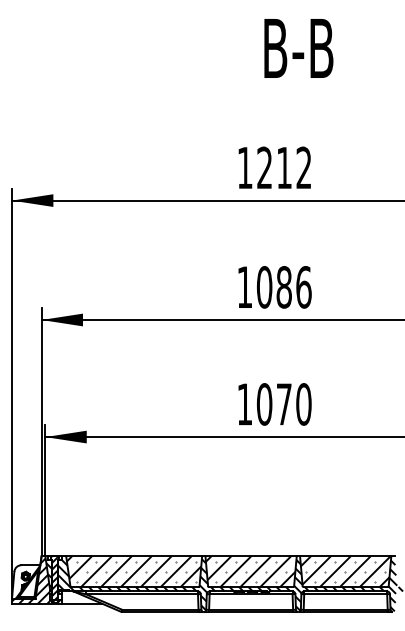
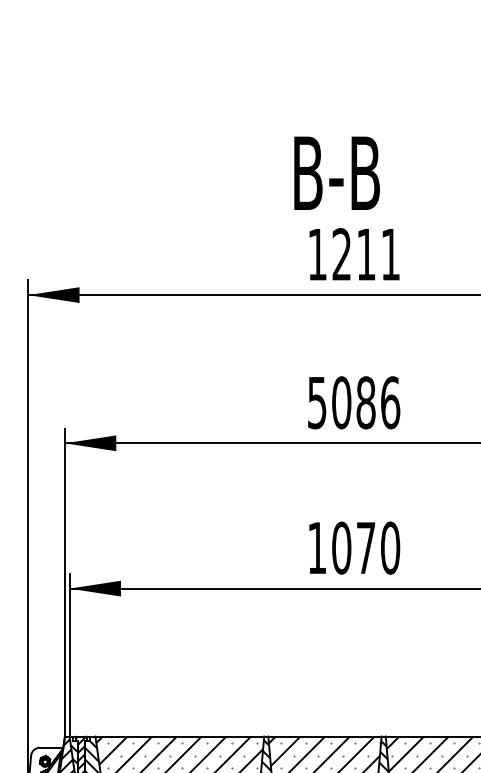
text: (298, 48) -> (336, 173), moved
text: (303, 167) -> (389, 254), 1212 -> 1211
text: (244, 287) -> (316, 402), 1086 -> 5086

